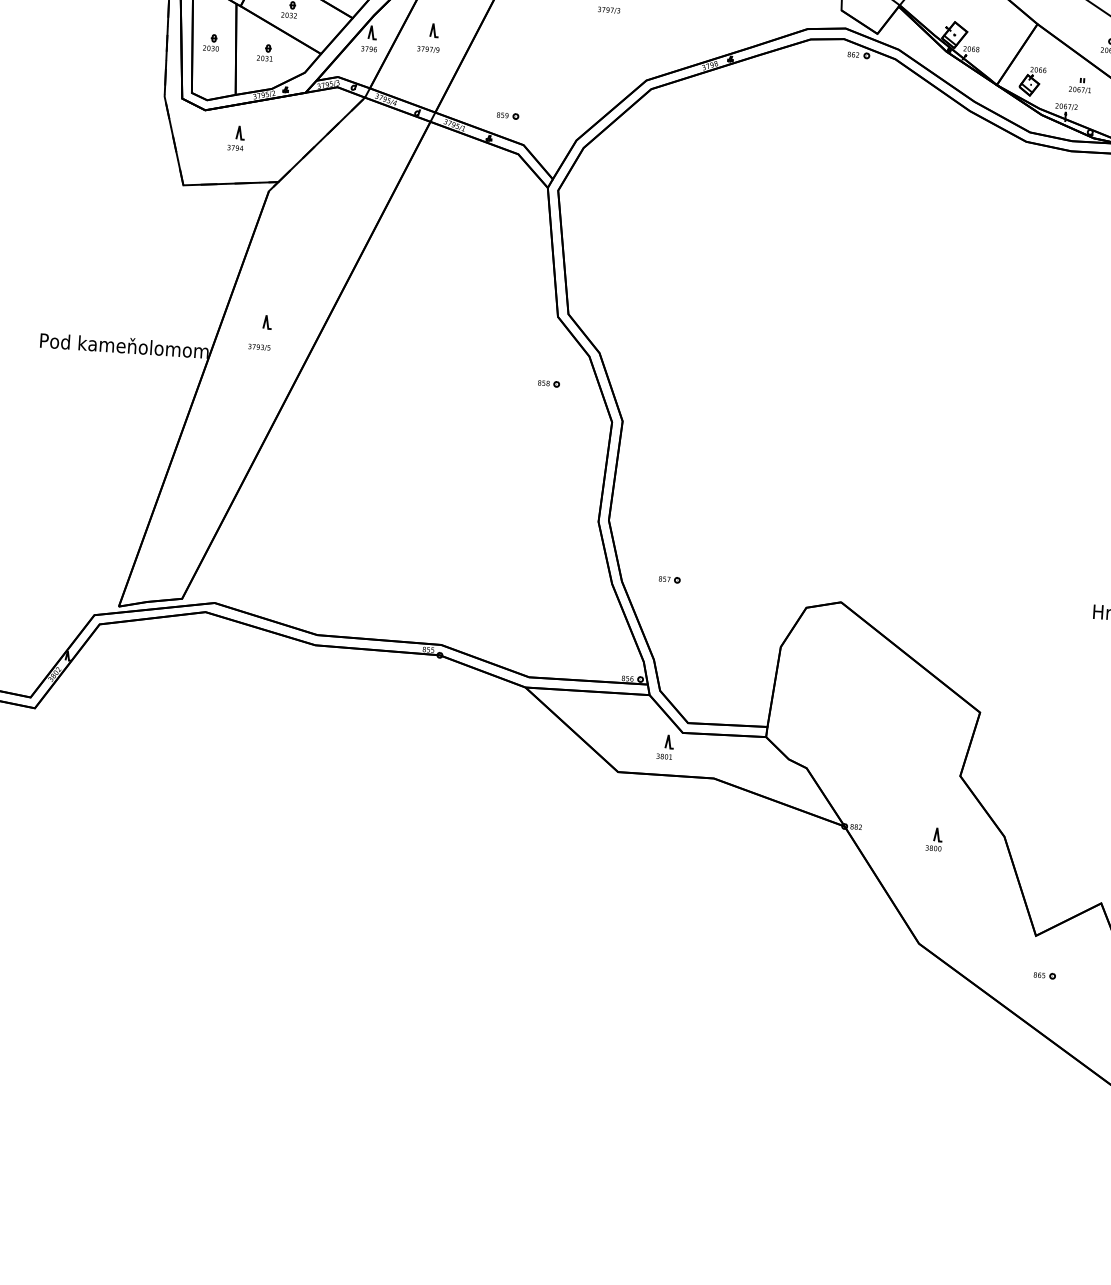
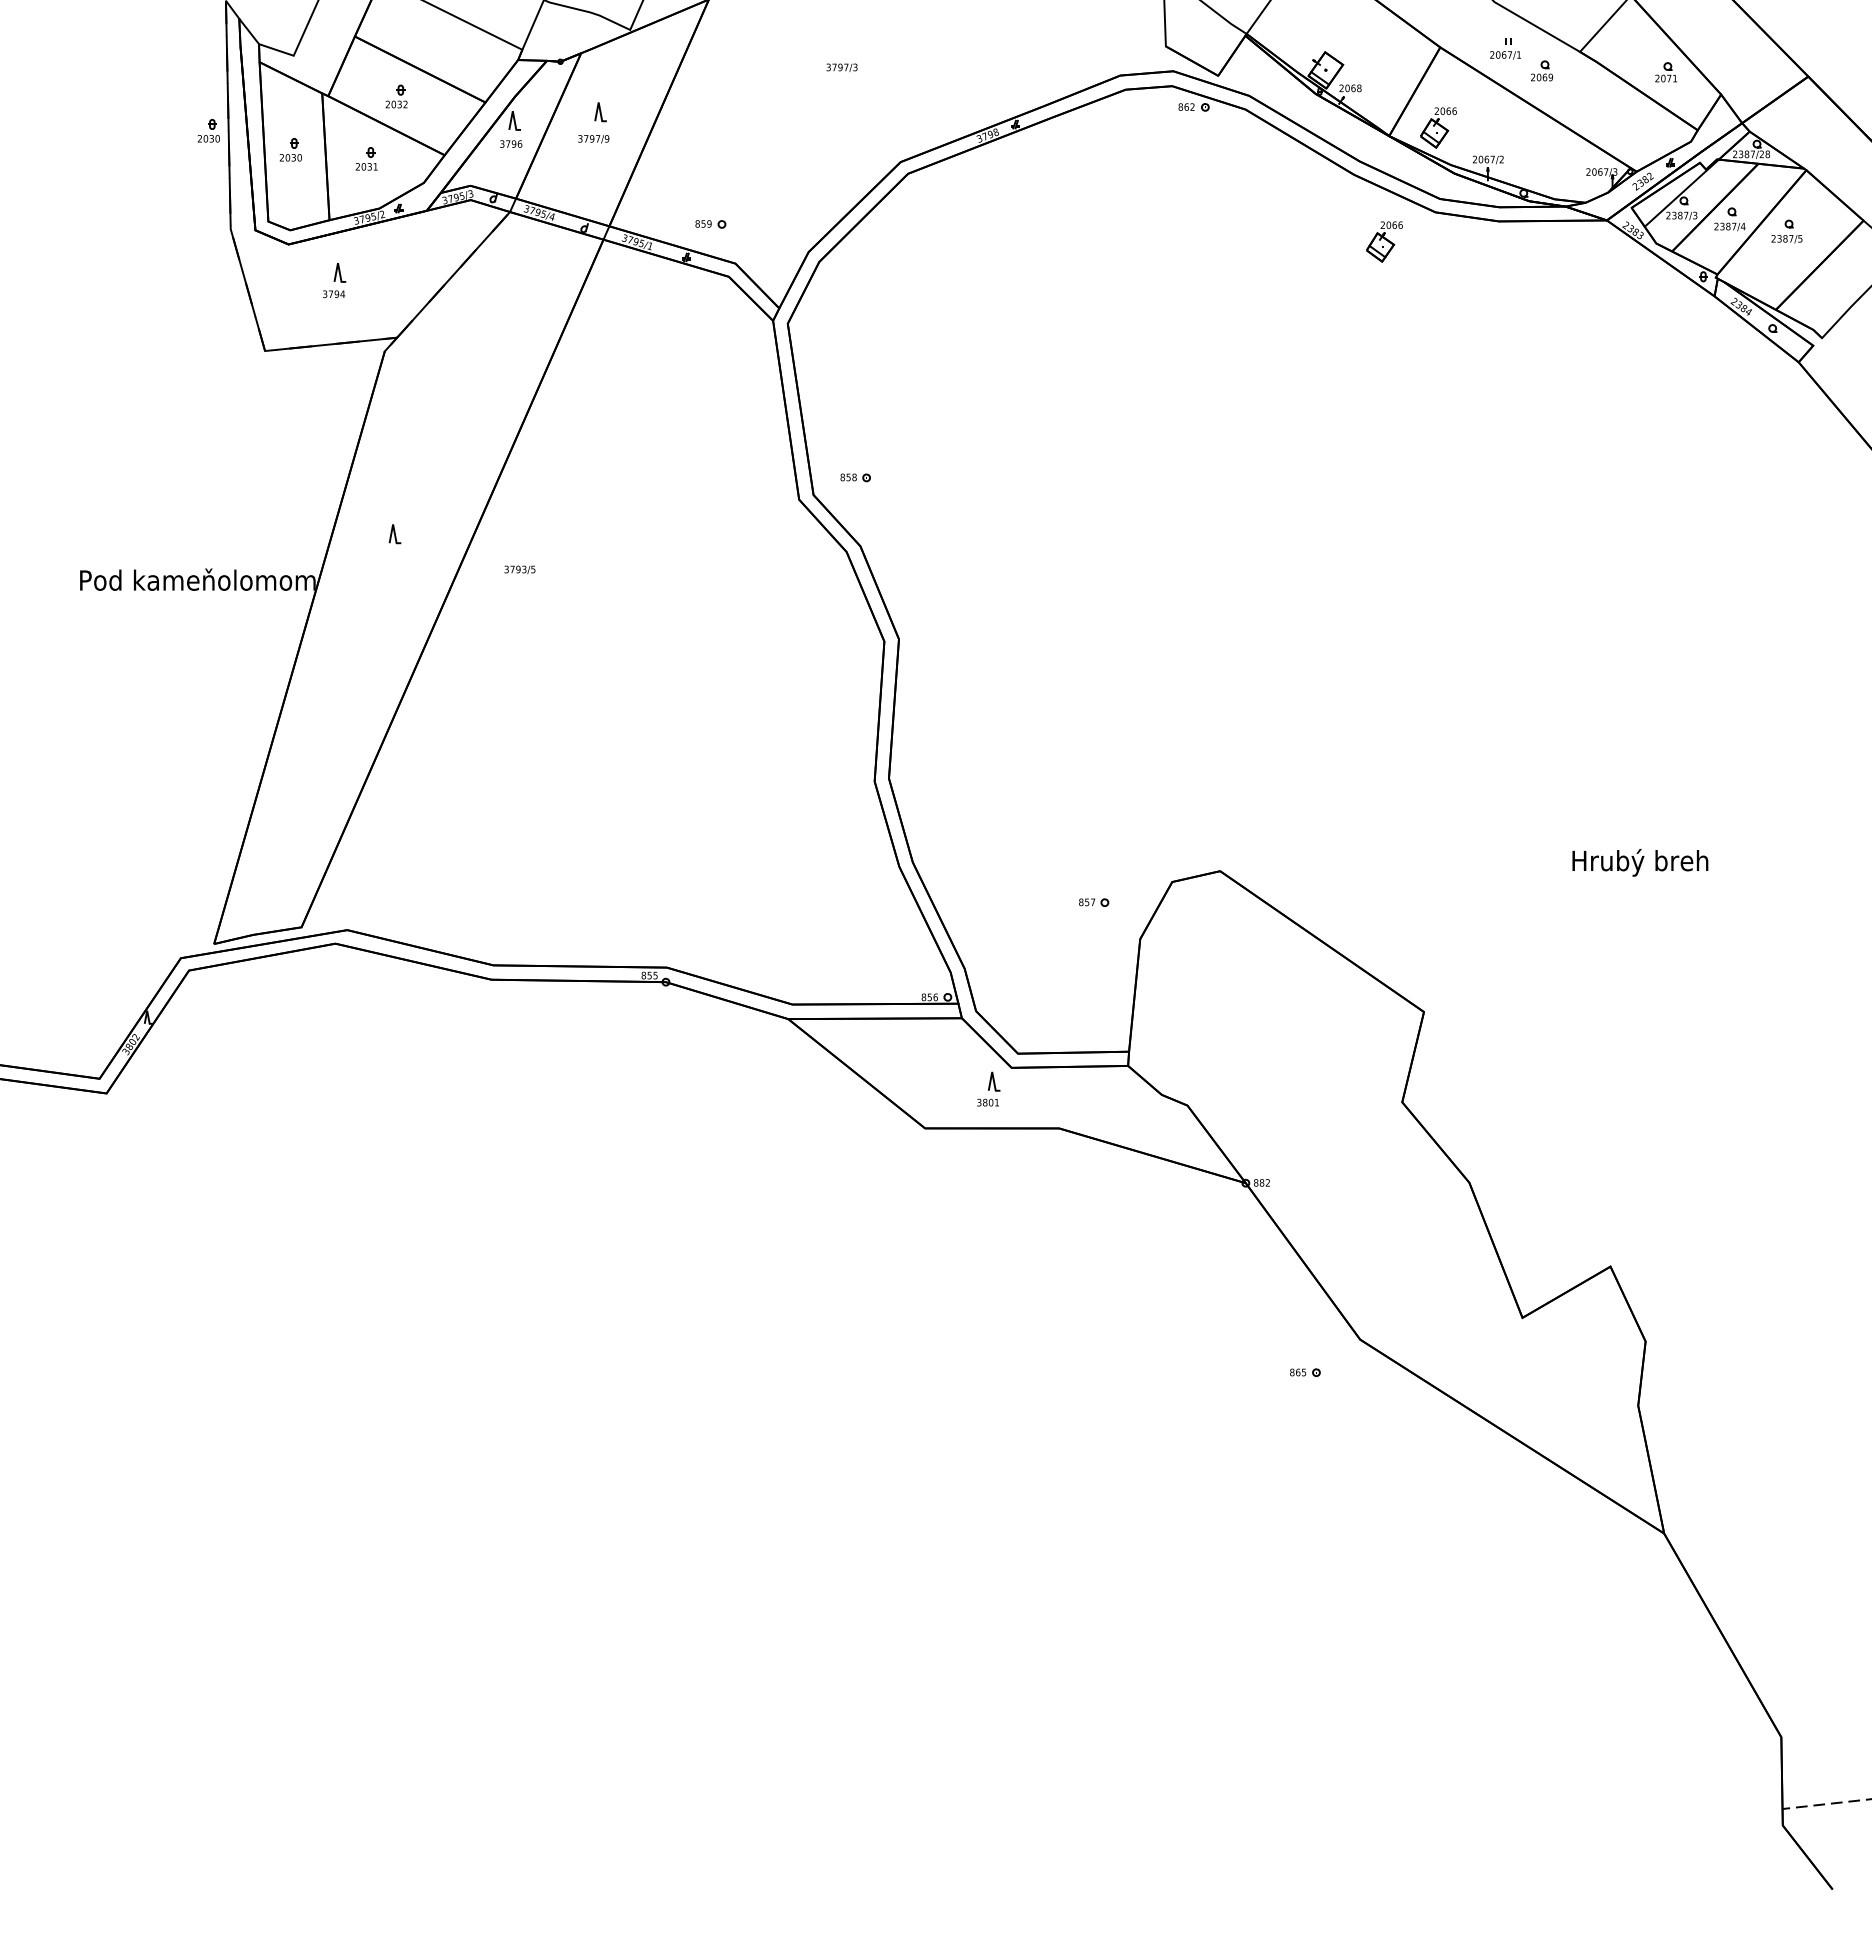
part: (153, 25) -> (208, 130), added
part: (1080, 85) -> (1505, 48), moved
part: (988, 160) -> (1384, 241), added
text: (259, 347) -> (519, 569), moved
part: (548, 383) -> (855, 477), moved
part: (669, 579) -> (1094, 902), moved
part: (934, 839) -> (1371, 1192), removed
part: (1044, 975) -> (1305, 1372), moved

